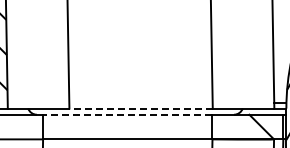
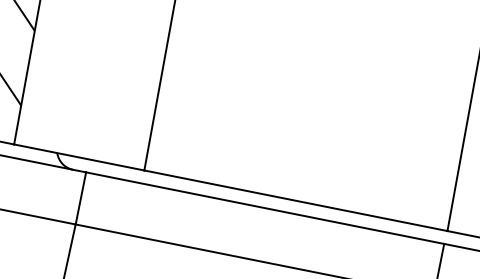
line: (141, 108) -> (296, 200), dashed -> solid
line: (127, 114) -> (264, 207), dashed -> solid

